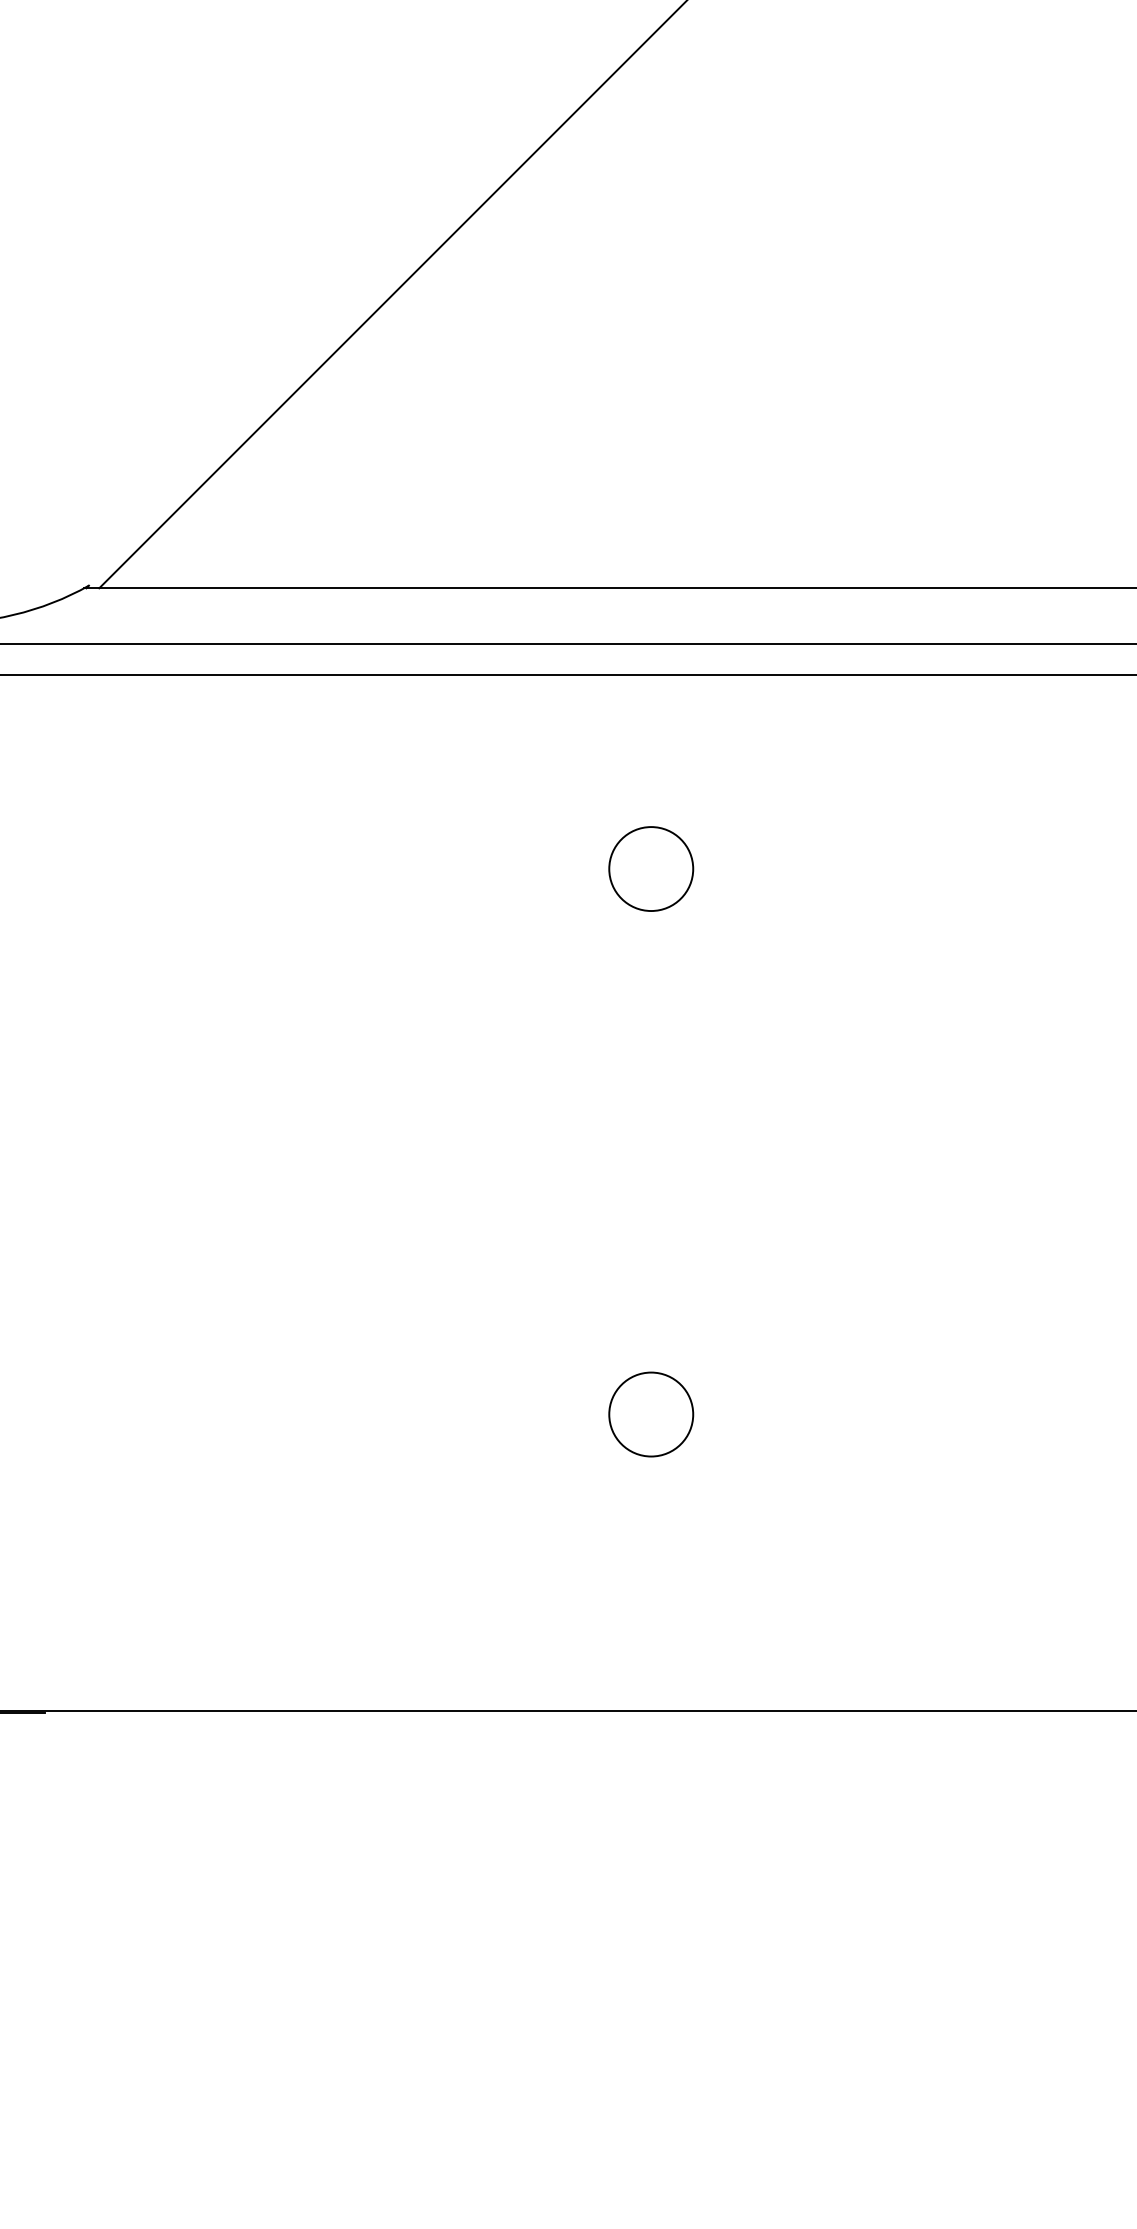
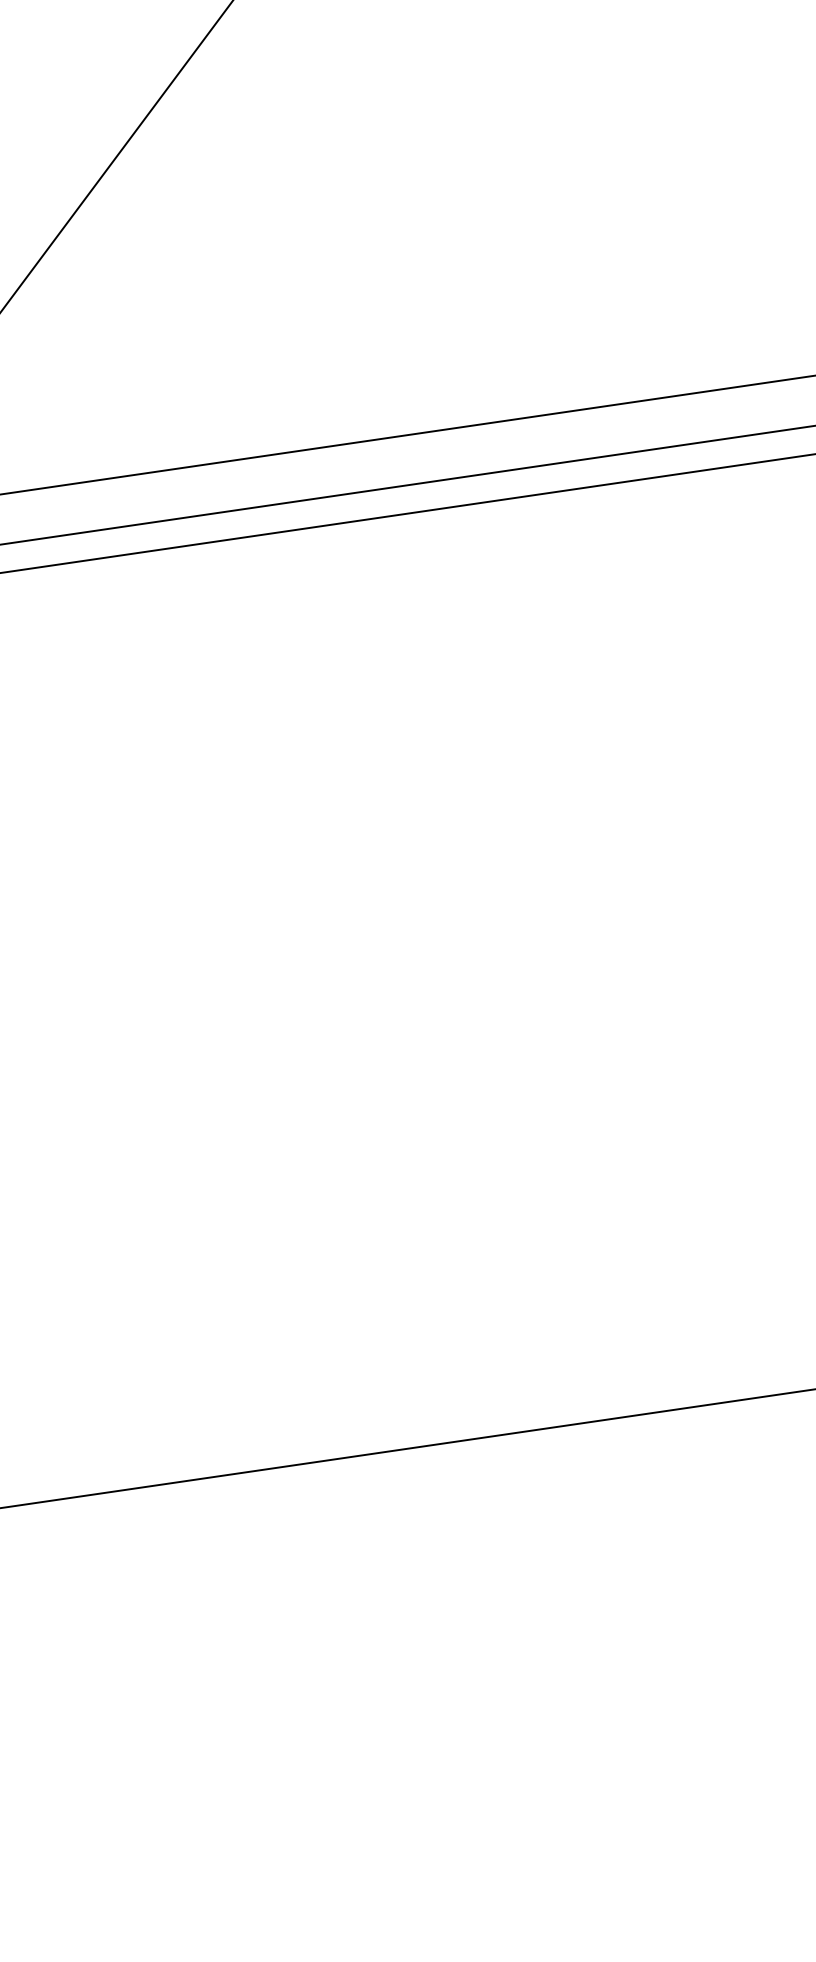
circle: (651, 868) -> (372, 693), removed
circle: (651, 1414) -> (443, 1175), removed

